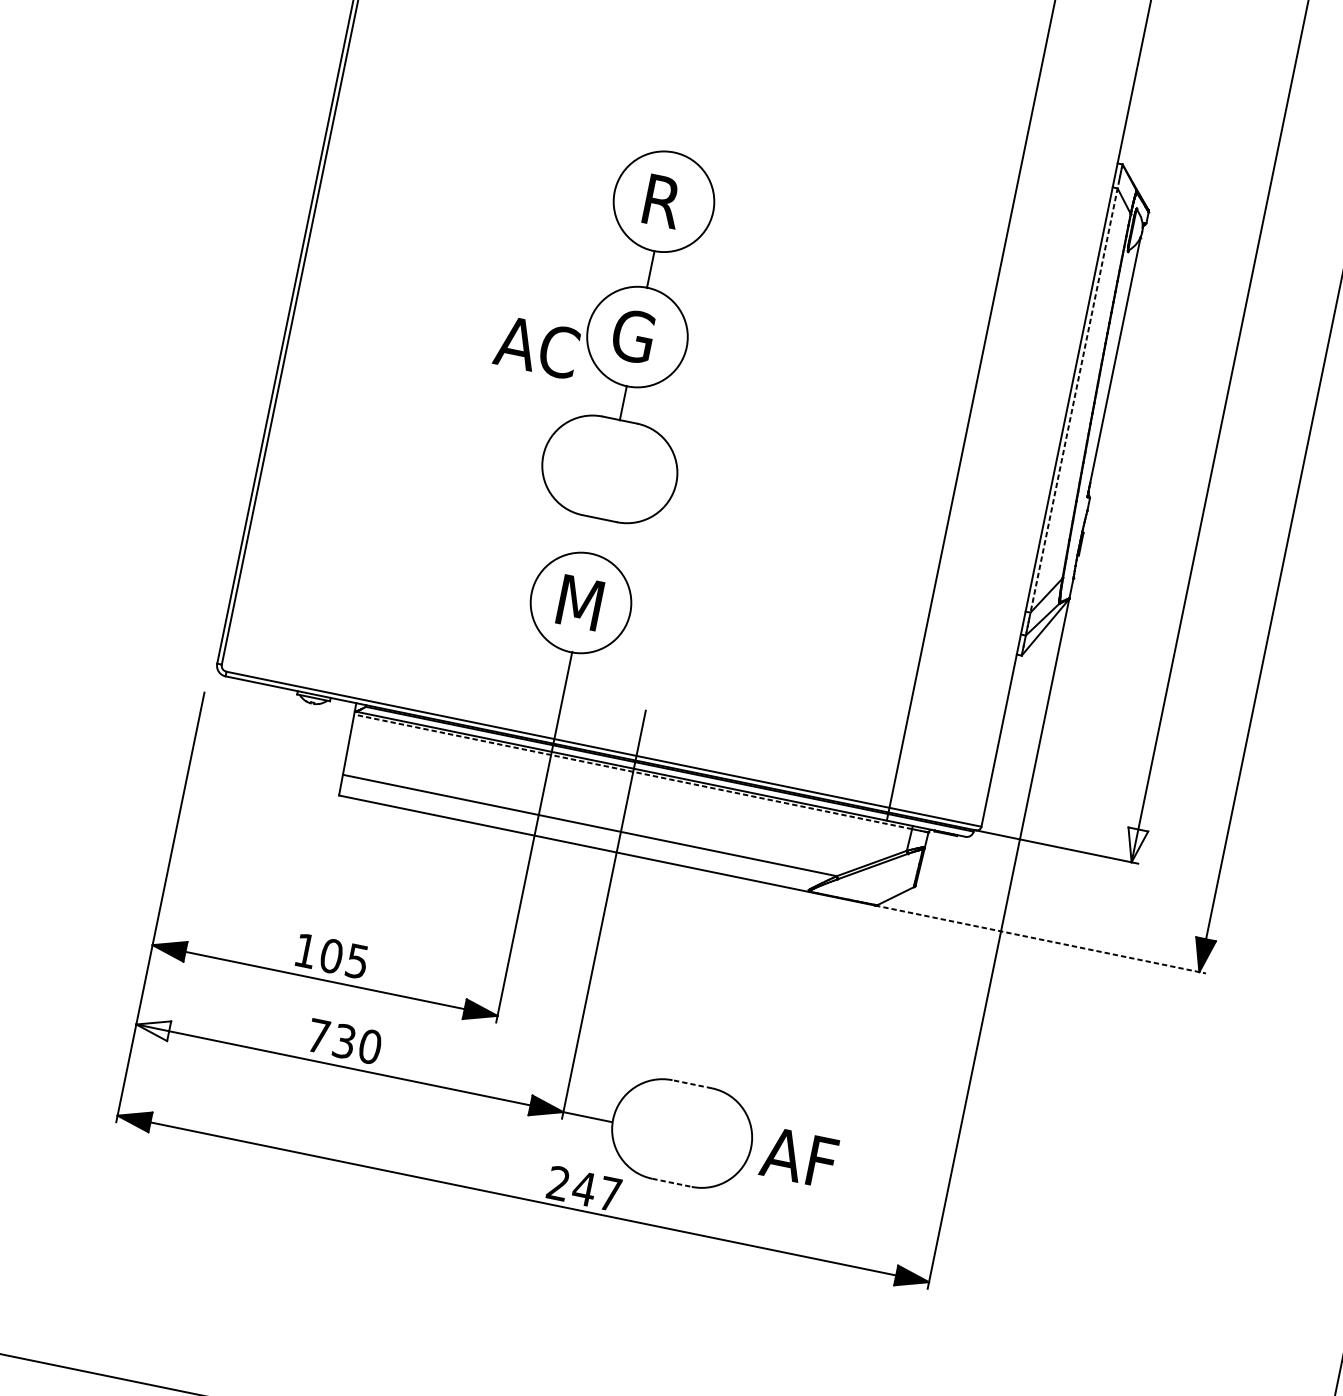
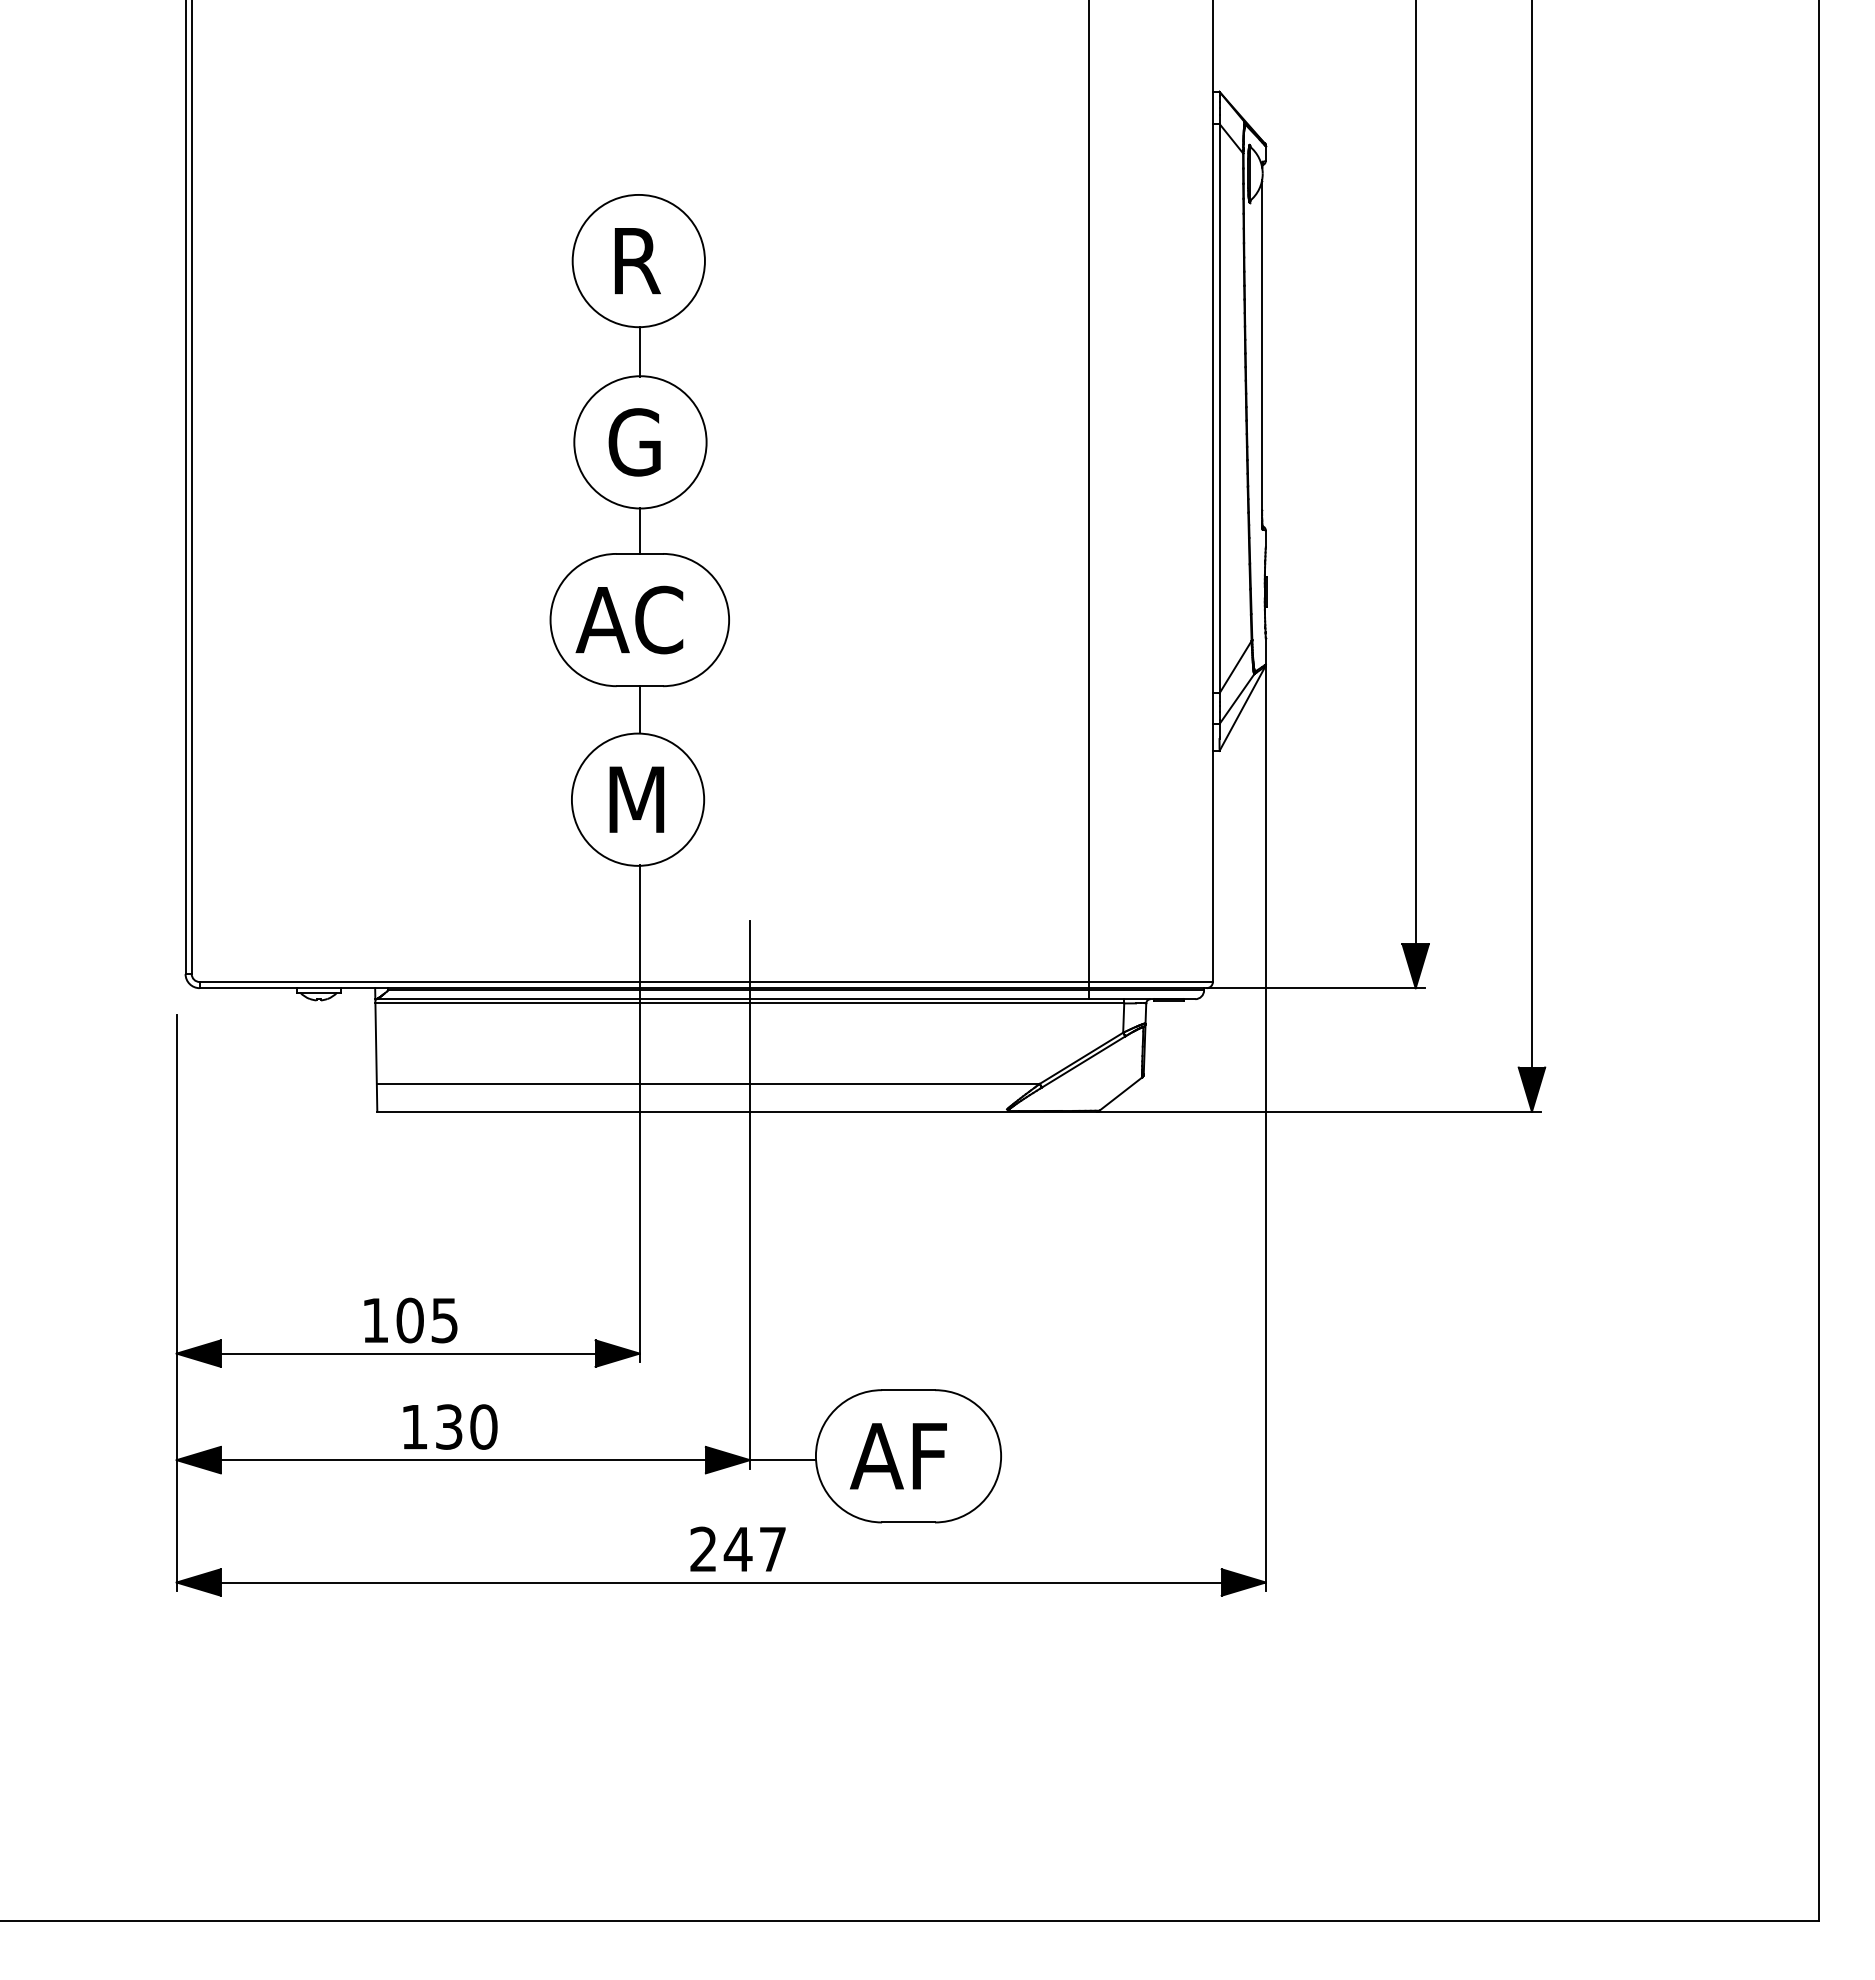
text: (536, 346) -> (629, 619), moved
line: (1074, 400) -> (1219, 408), dashed -> solid
line: (596, 535) -> (639, 708), added
line: (632, 771) -> (749, 1003), dashed -> solid
fill: (1134, 846) -> (1415, 966), added
line: (1041, 939) -> (1319, 1111), dashed -> solid
fill: (152, 1027) -> (198, 1459), added
text: (318, 1036) -> (414, 1427), 730 -> 130
line: (692, 1084) -> (908, 1390), dashed -> solid
text: (799, 1157) -> (898, 1456), moved
line: (672, 1183) -> (909, 1522), dashed -> solid
text: (583, 1188) -> (737, 1548), moved

